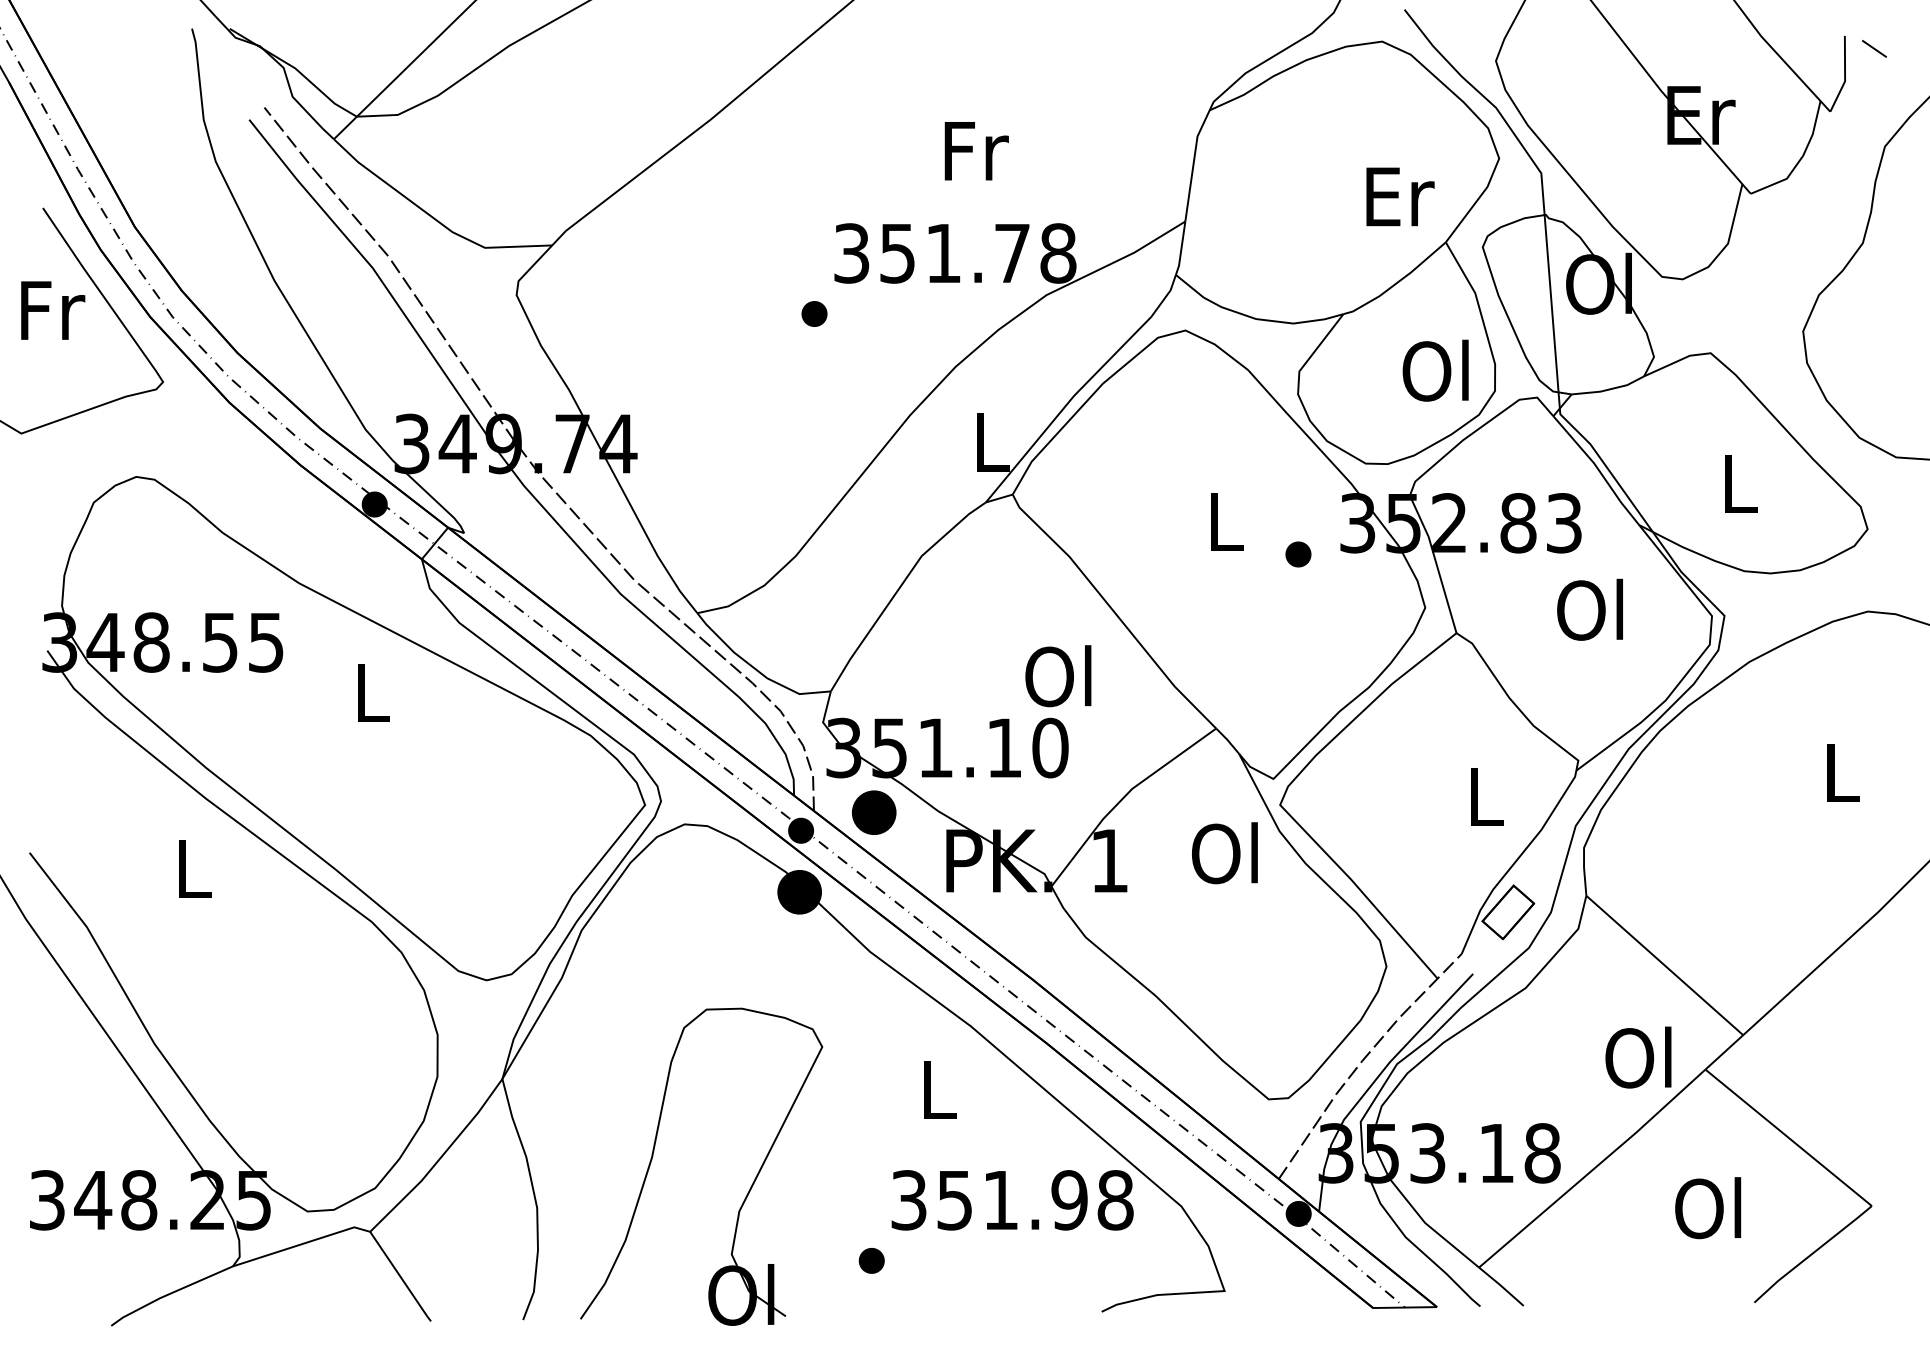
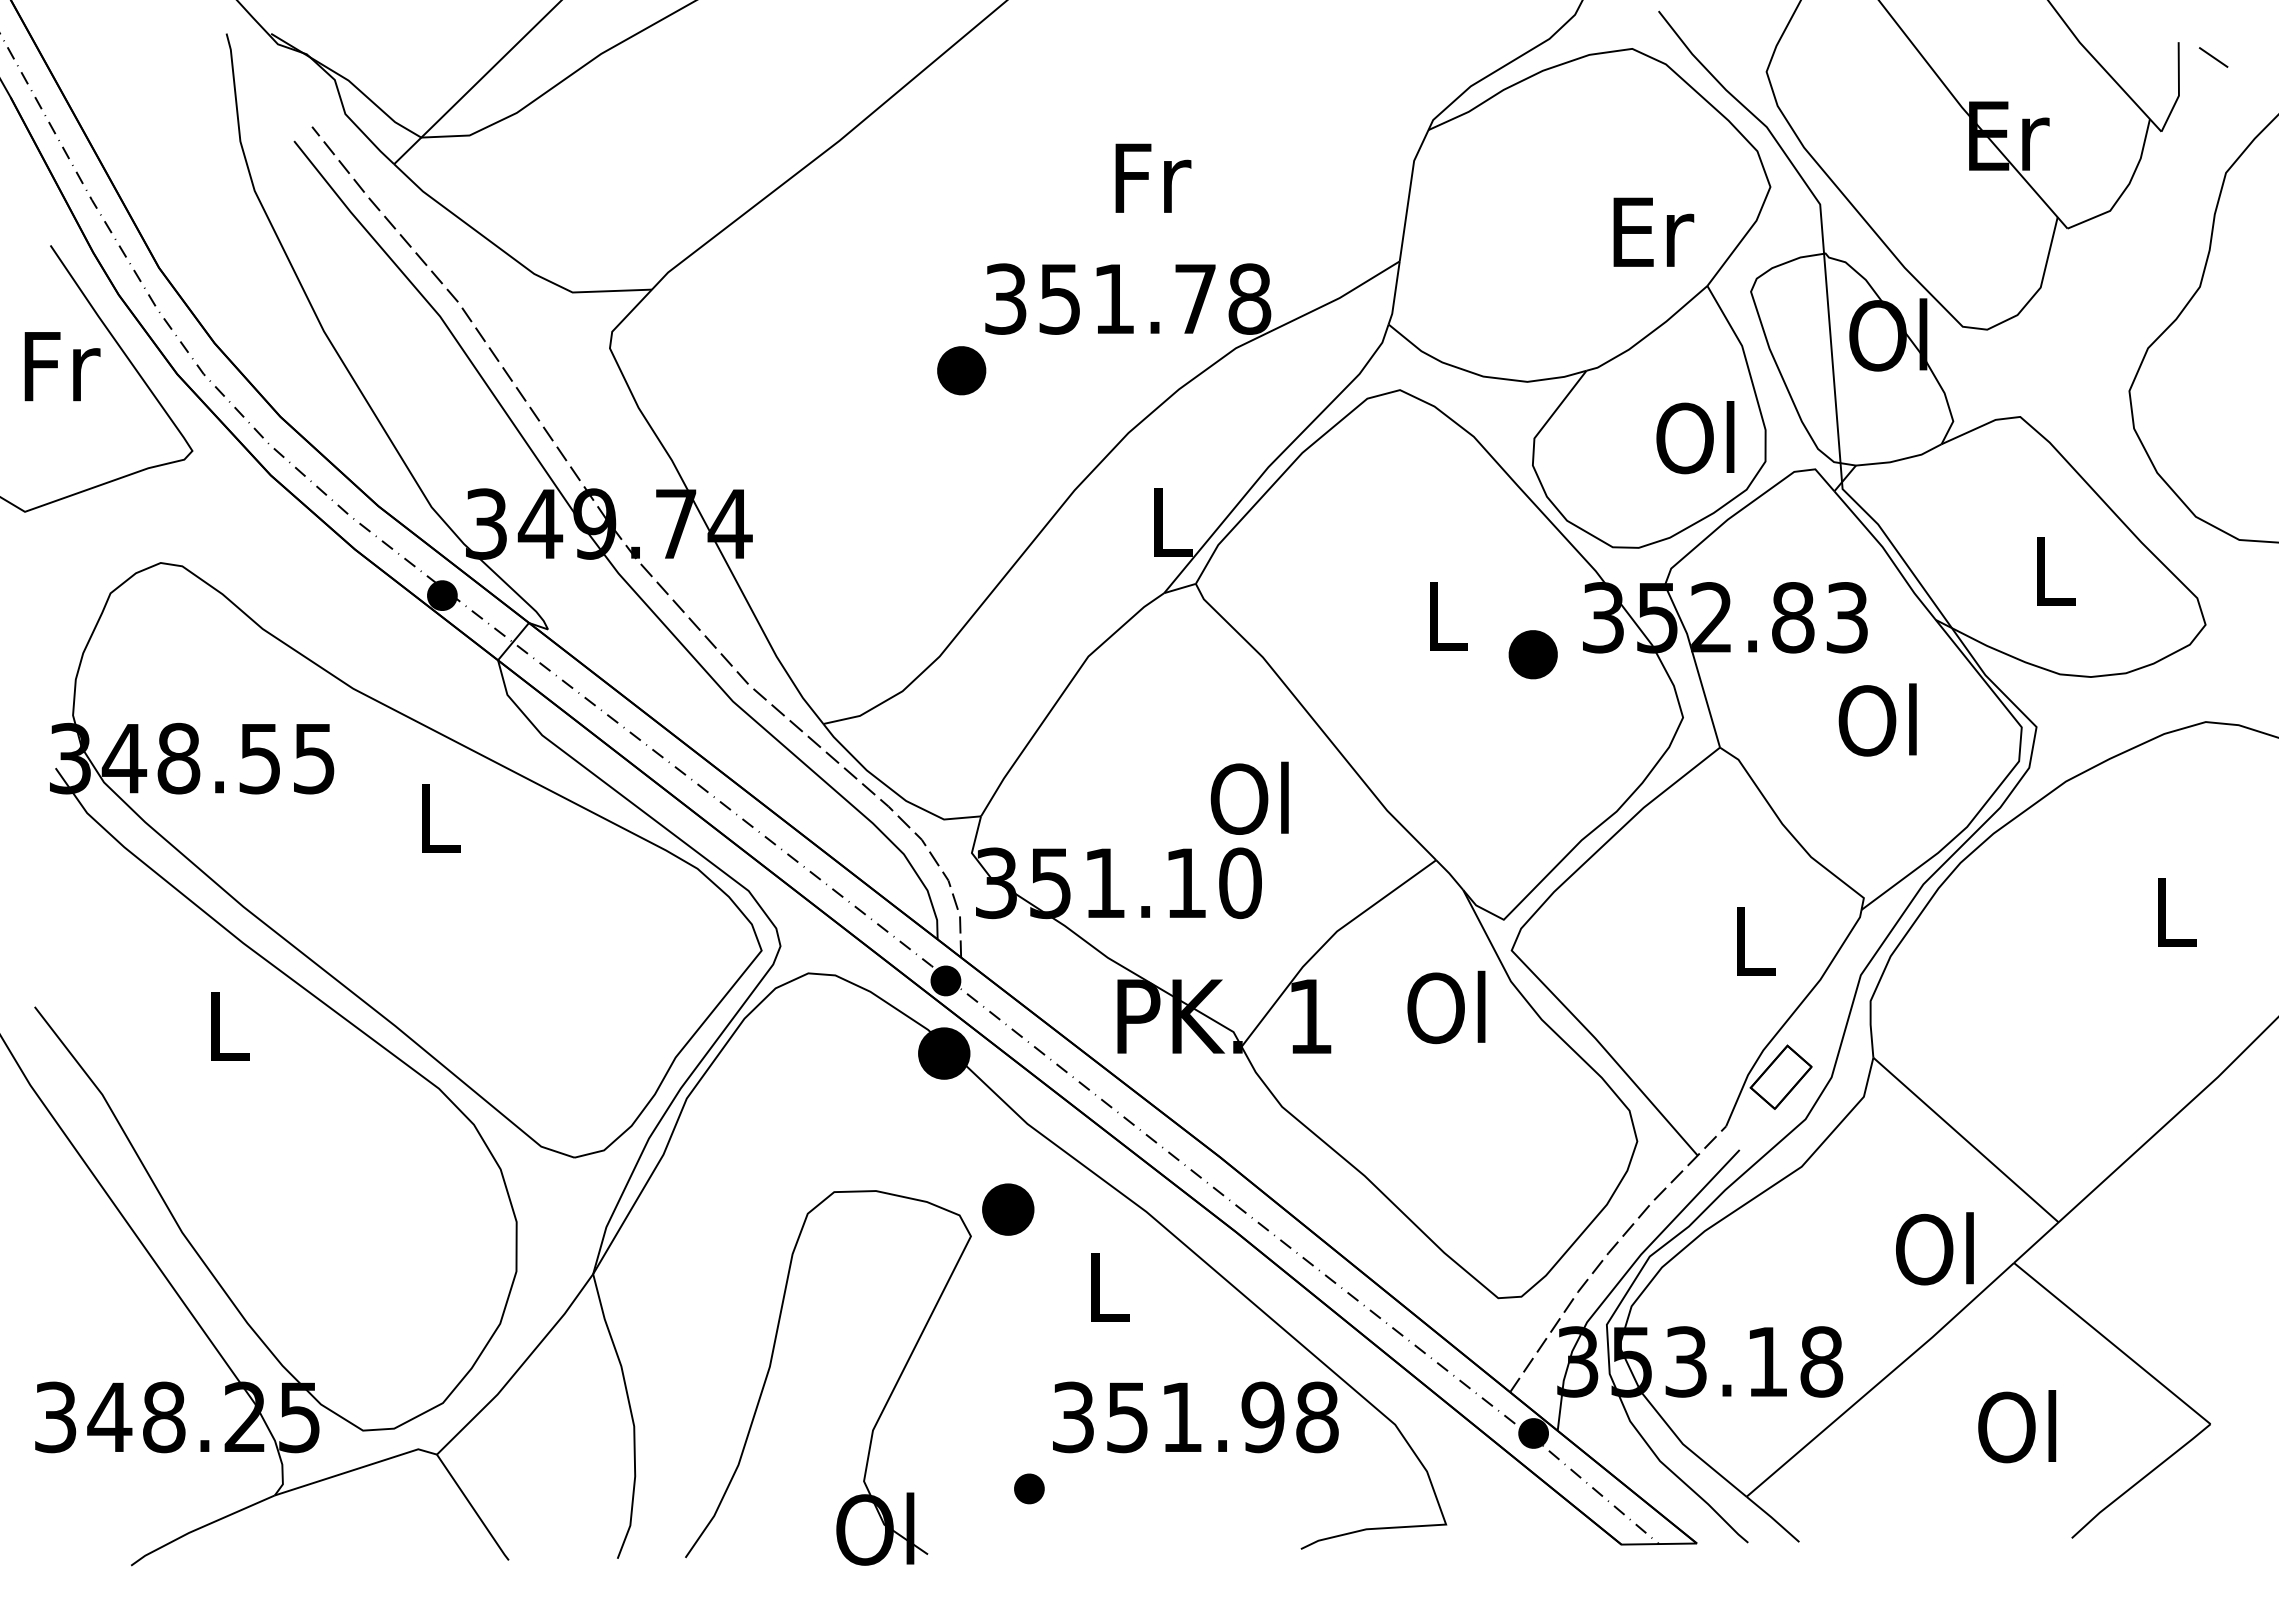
part: (814, 313) -> (961, 370), size x1.6
part: (1298, 554) -> (1533, 654), size x1.6
part: (874, 812) -> (1008, 1209), moved

